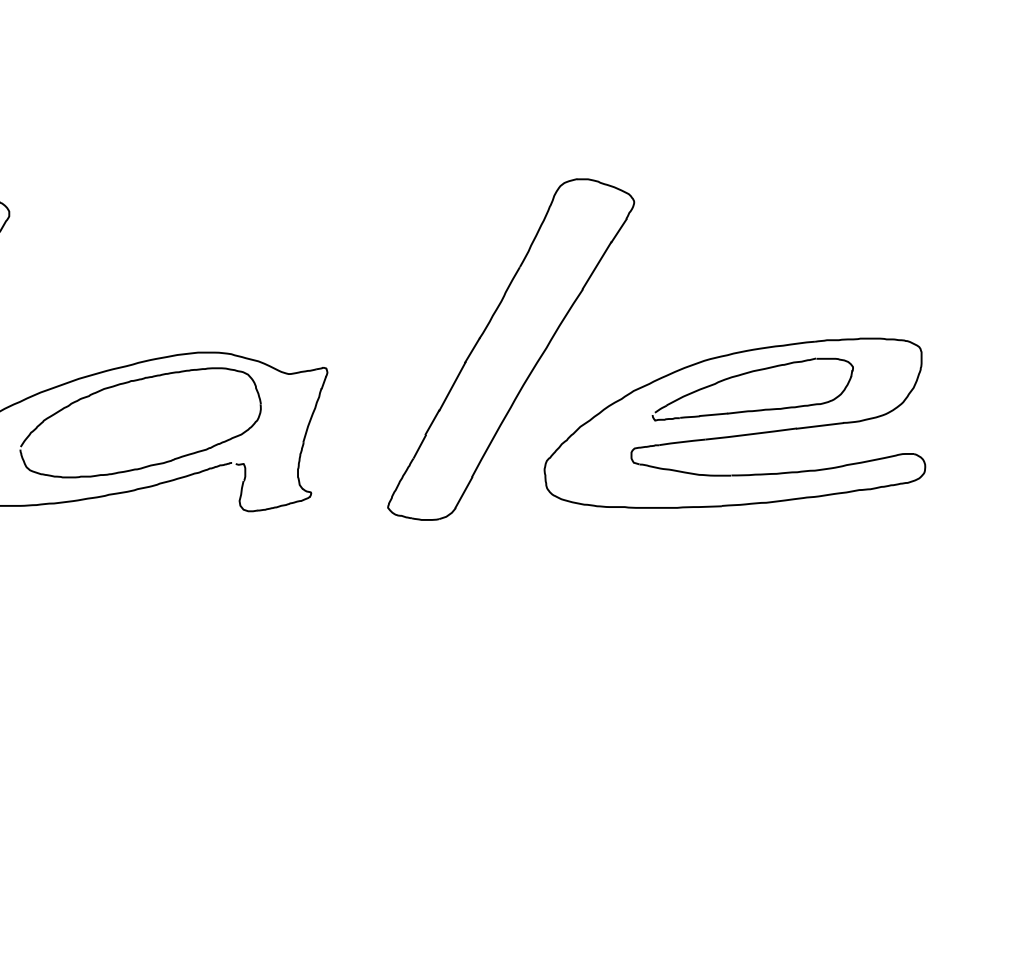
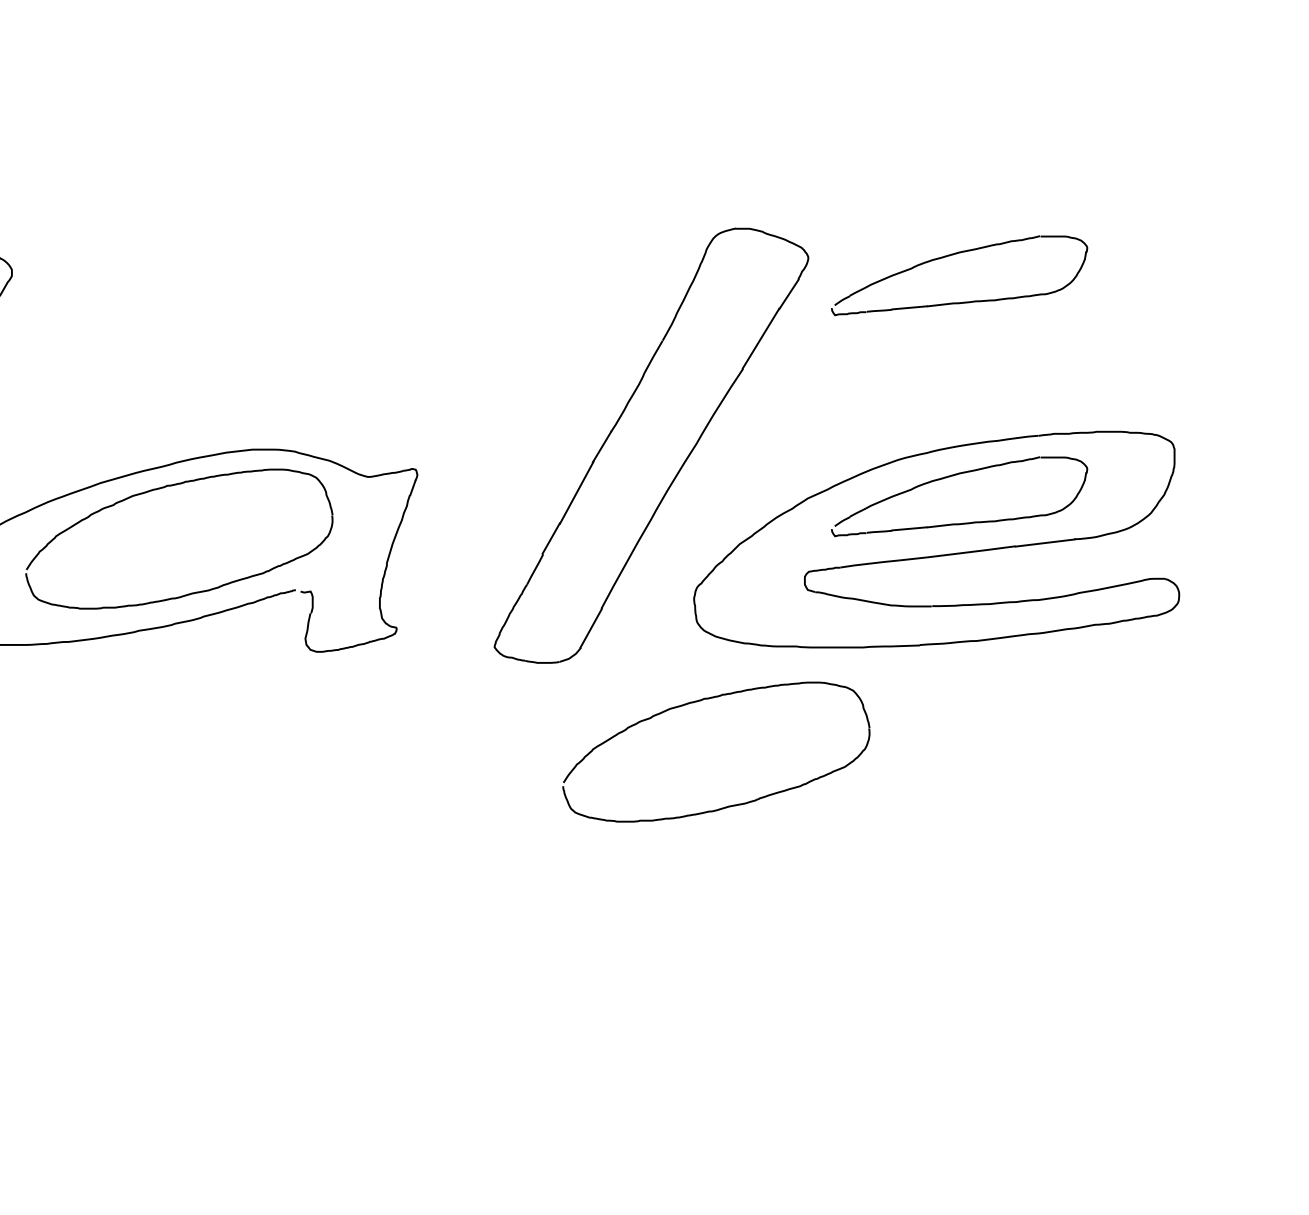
part: (748, 200) -> (953, 255), added
part: (556, 548) -> (709, 699), added

